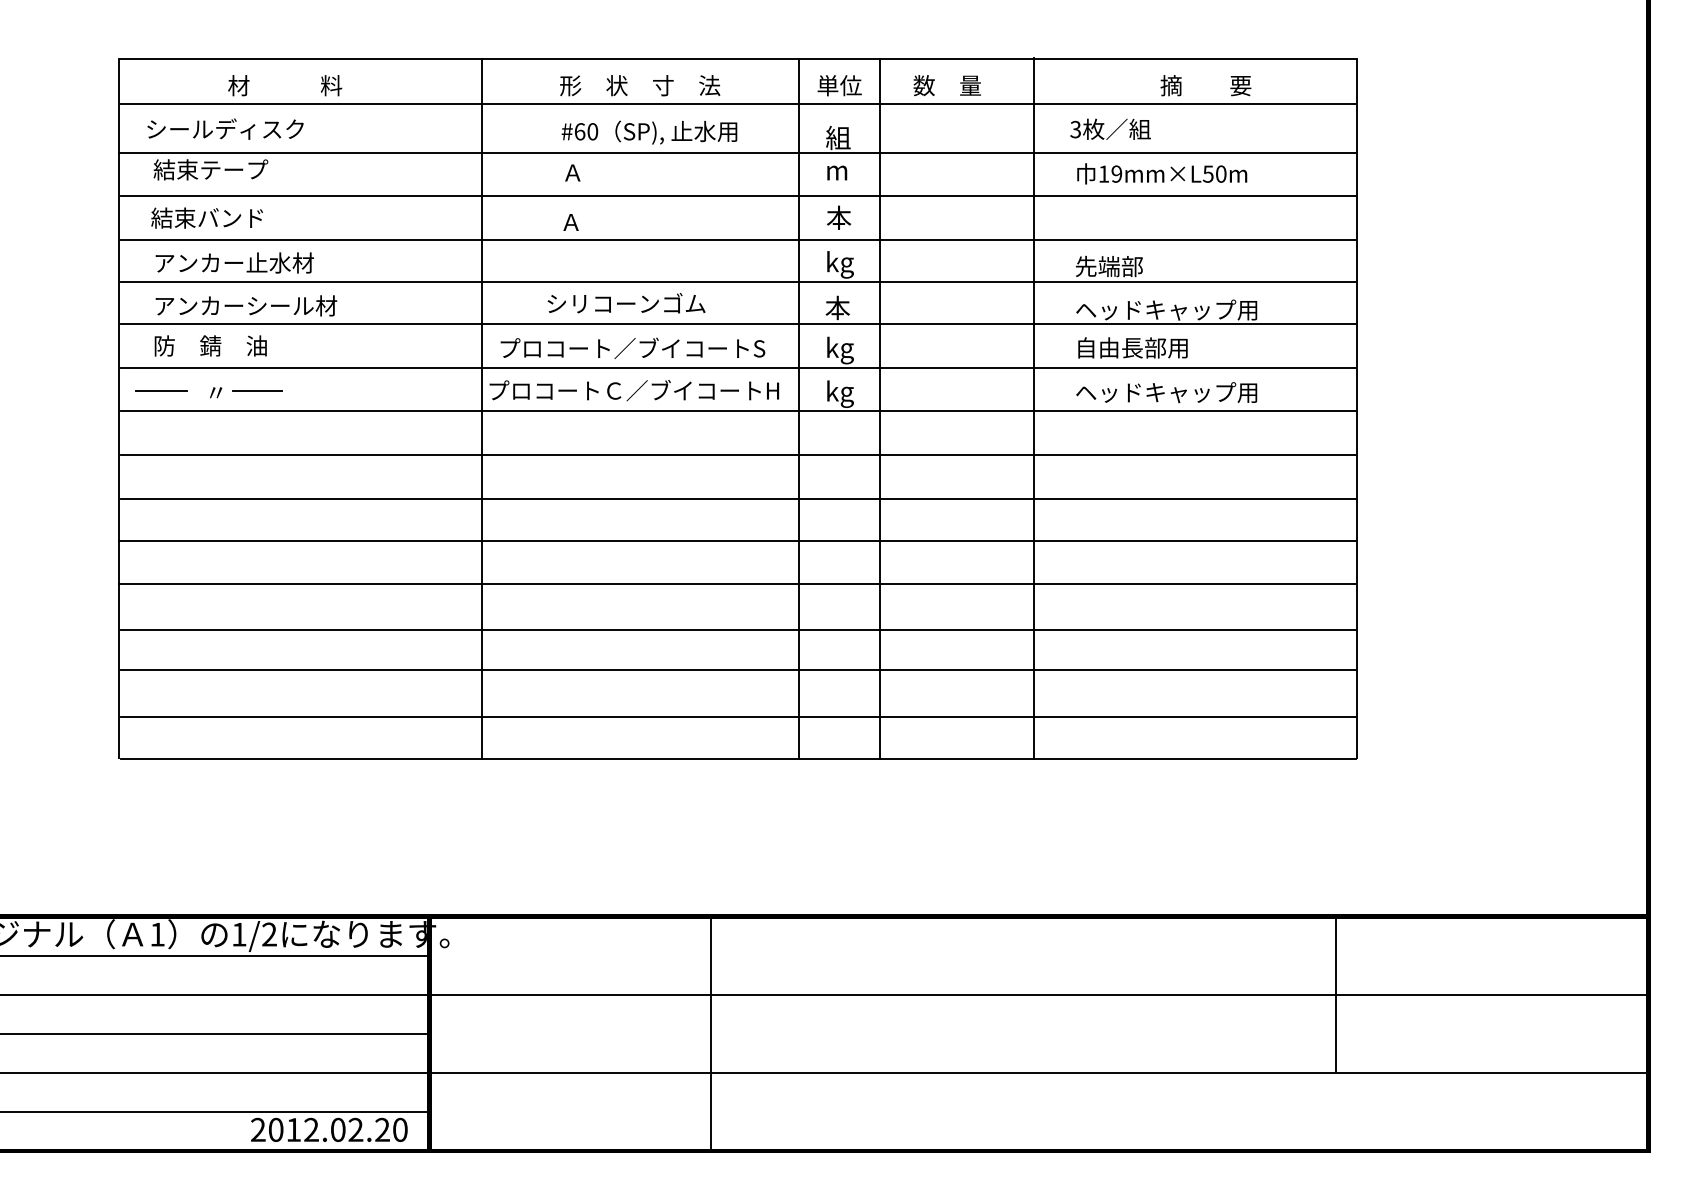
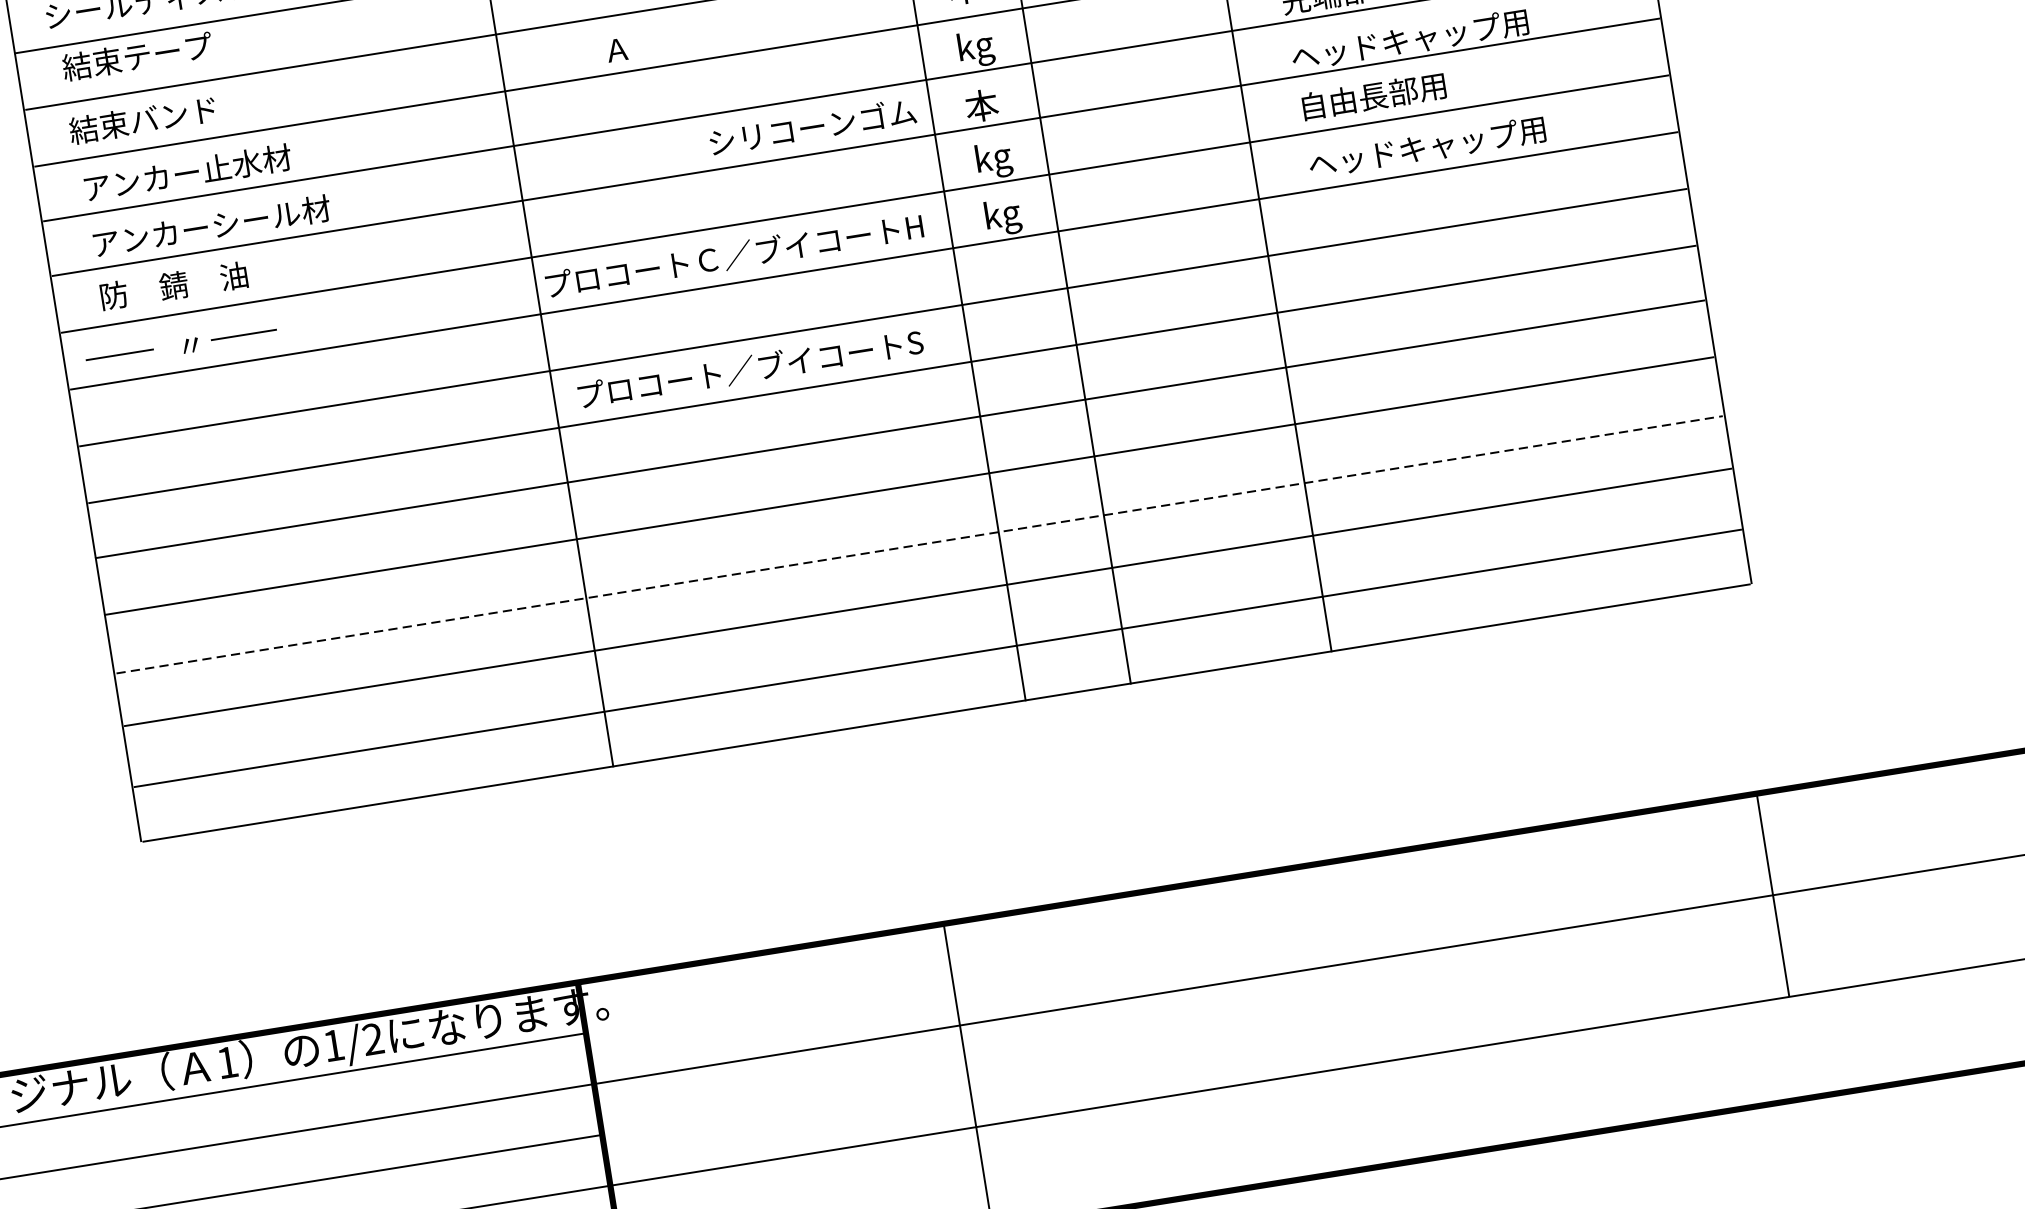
text: (626, 303) -> (812, 126), moved
text: (632, 347) -> (749, 367), moved
line: (739, 629) -> (920, 544), solid -> dashed

